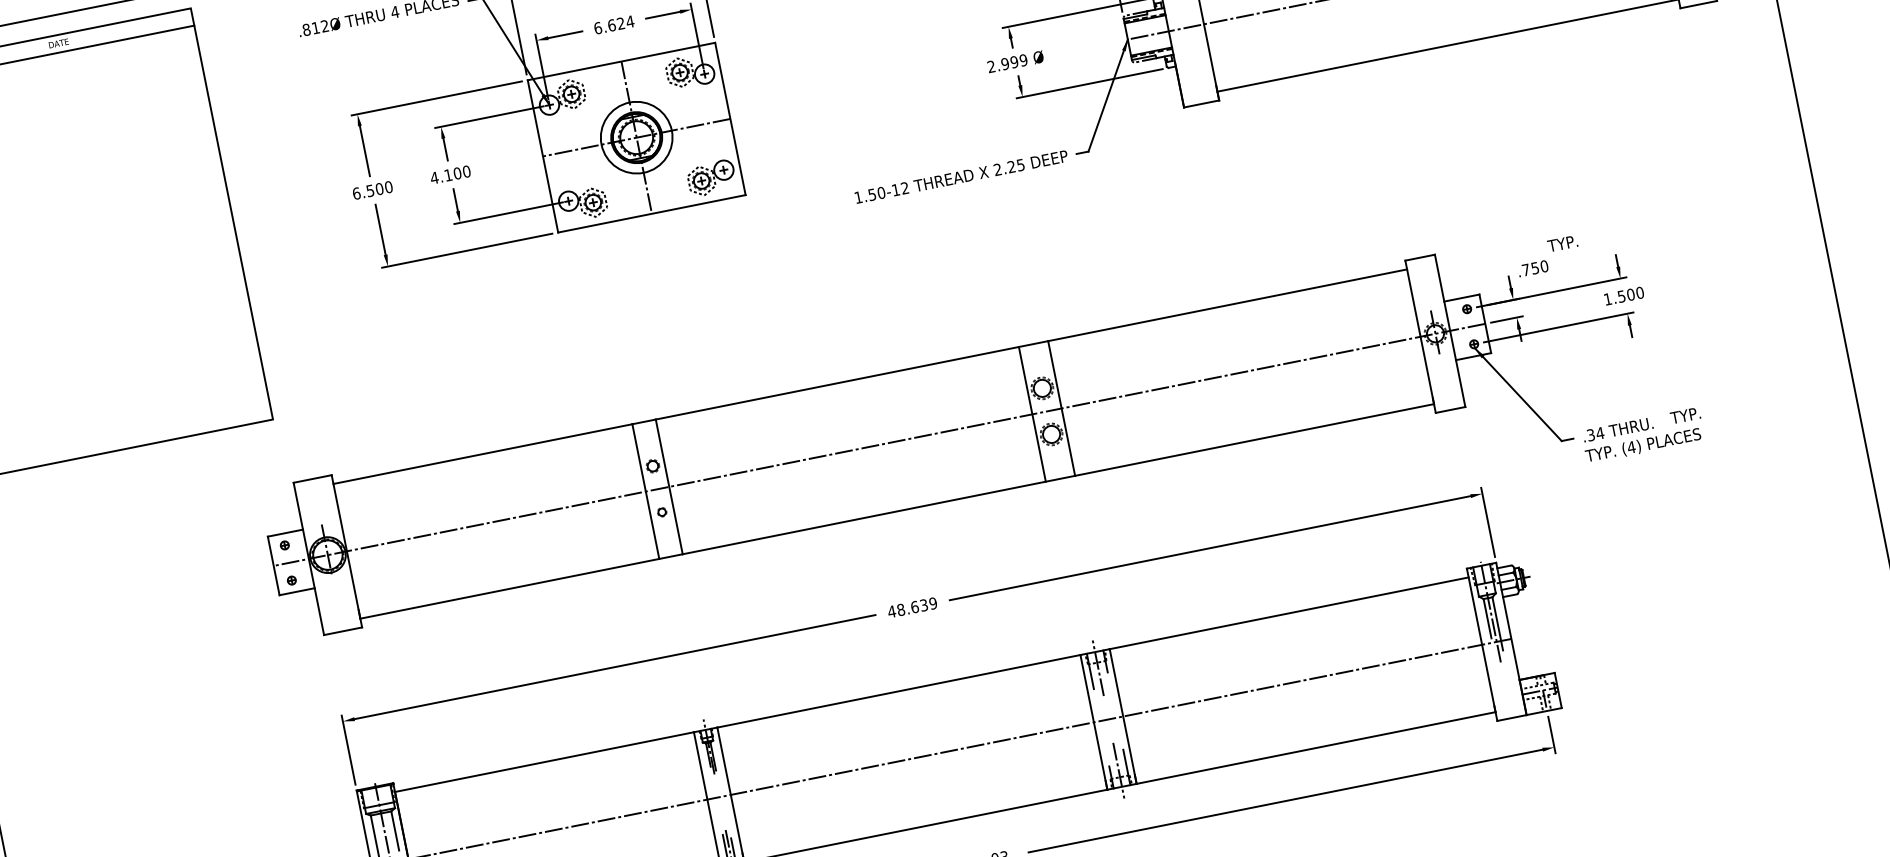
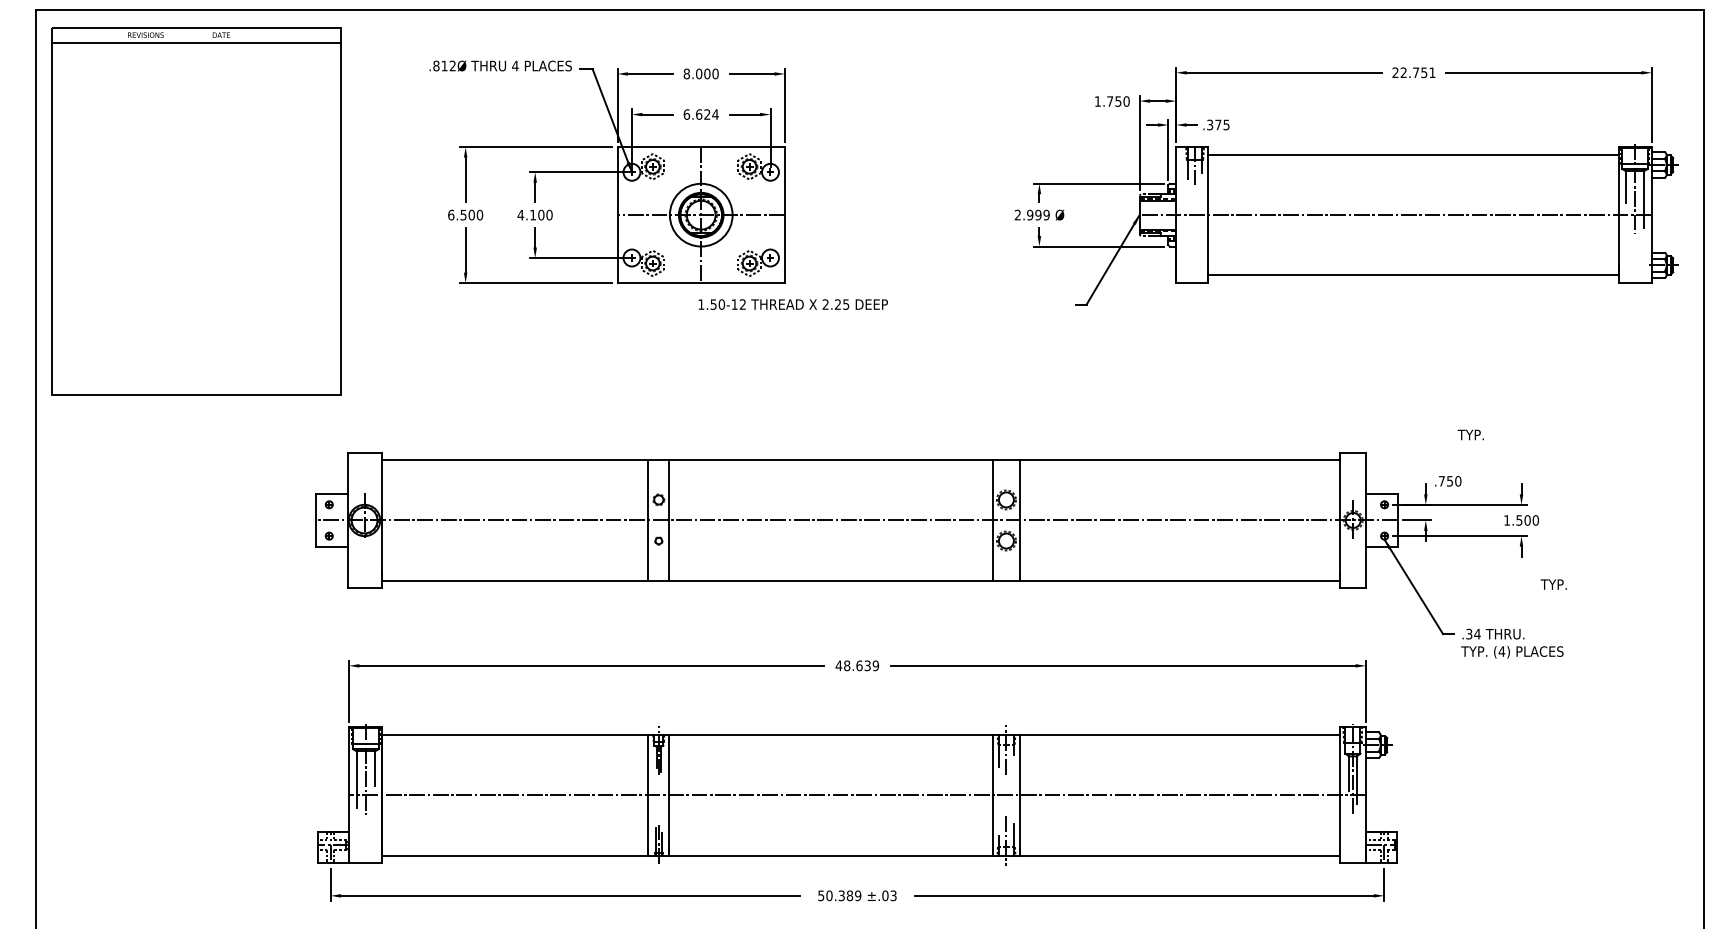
text: (960, 177) -> (792, 304), moved
text: (1562, 243) -> (1470, 434), moved
text: (1685, 415) -> (1553, 584), moved

